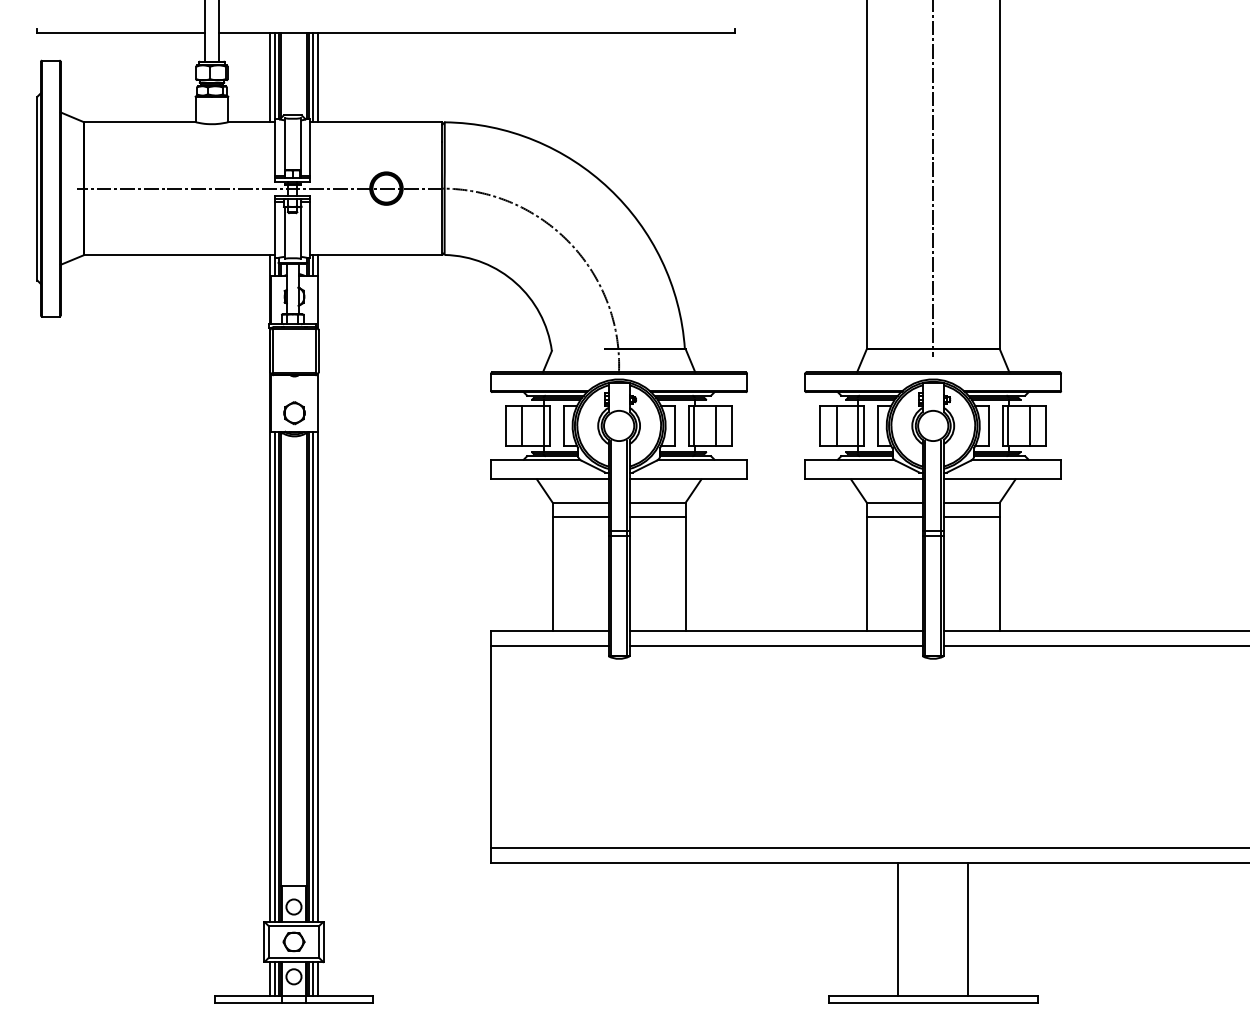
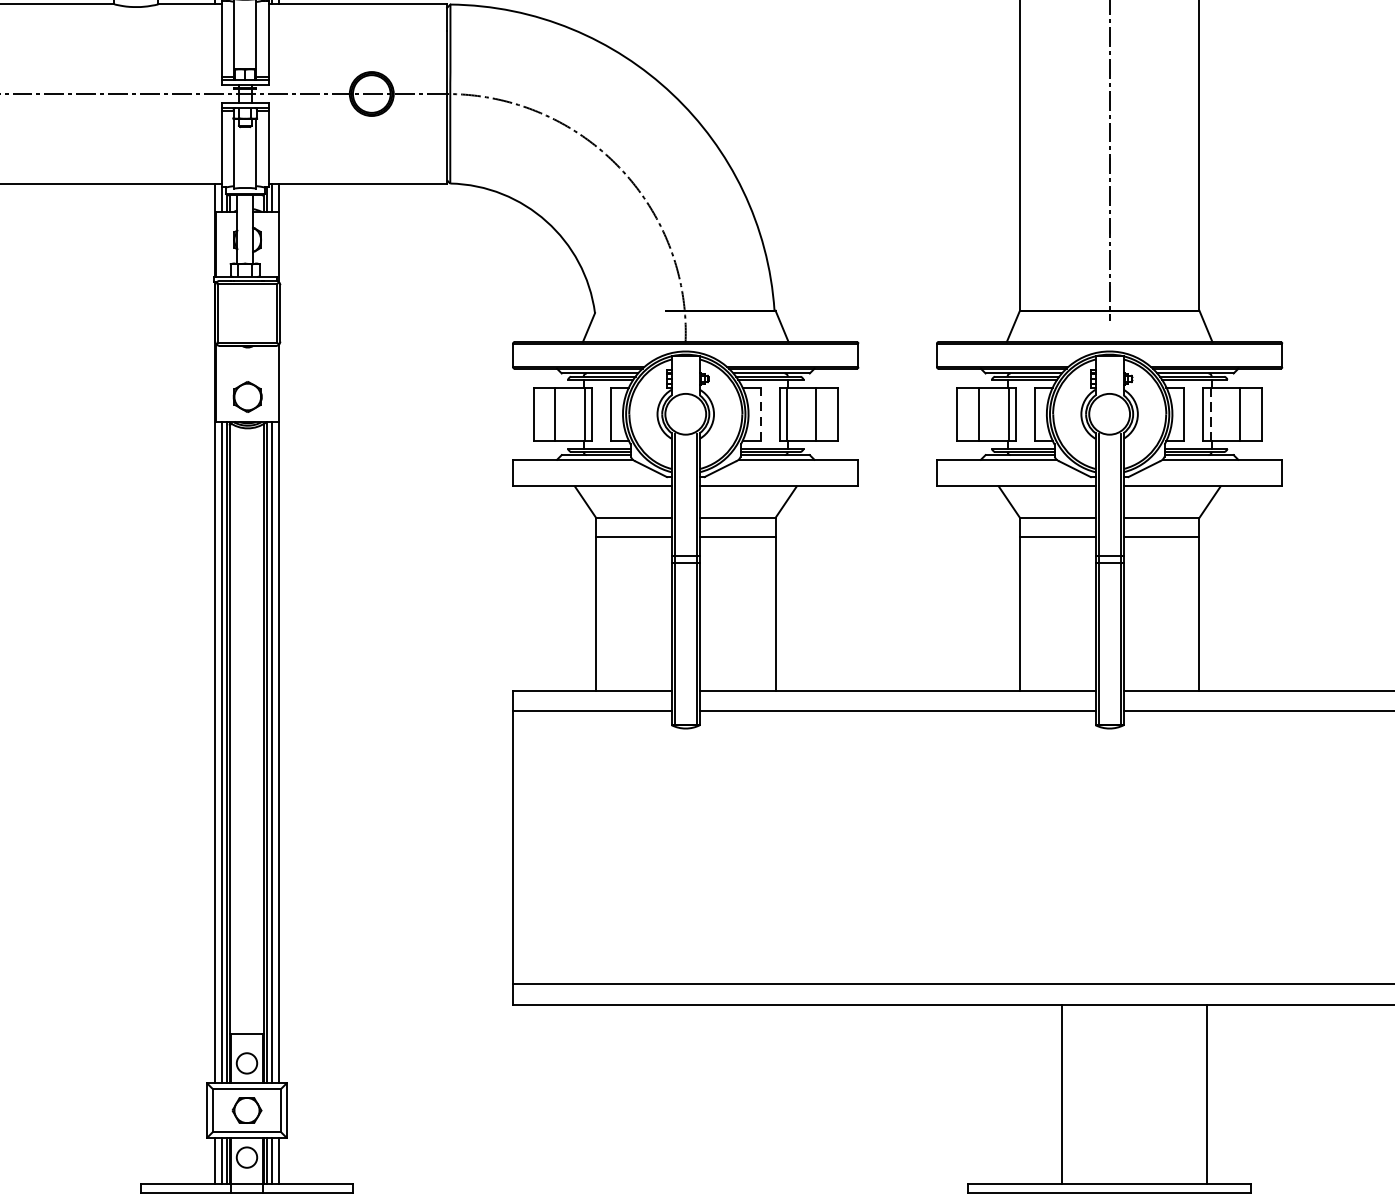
line: (674, 425) -> (760, 413), solid -> dashed
line: (1008, 425) -> (1211, 413), solid -> dashed
line: (968, 929) -> (1207, 1093), moved

